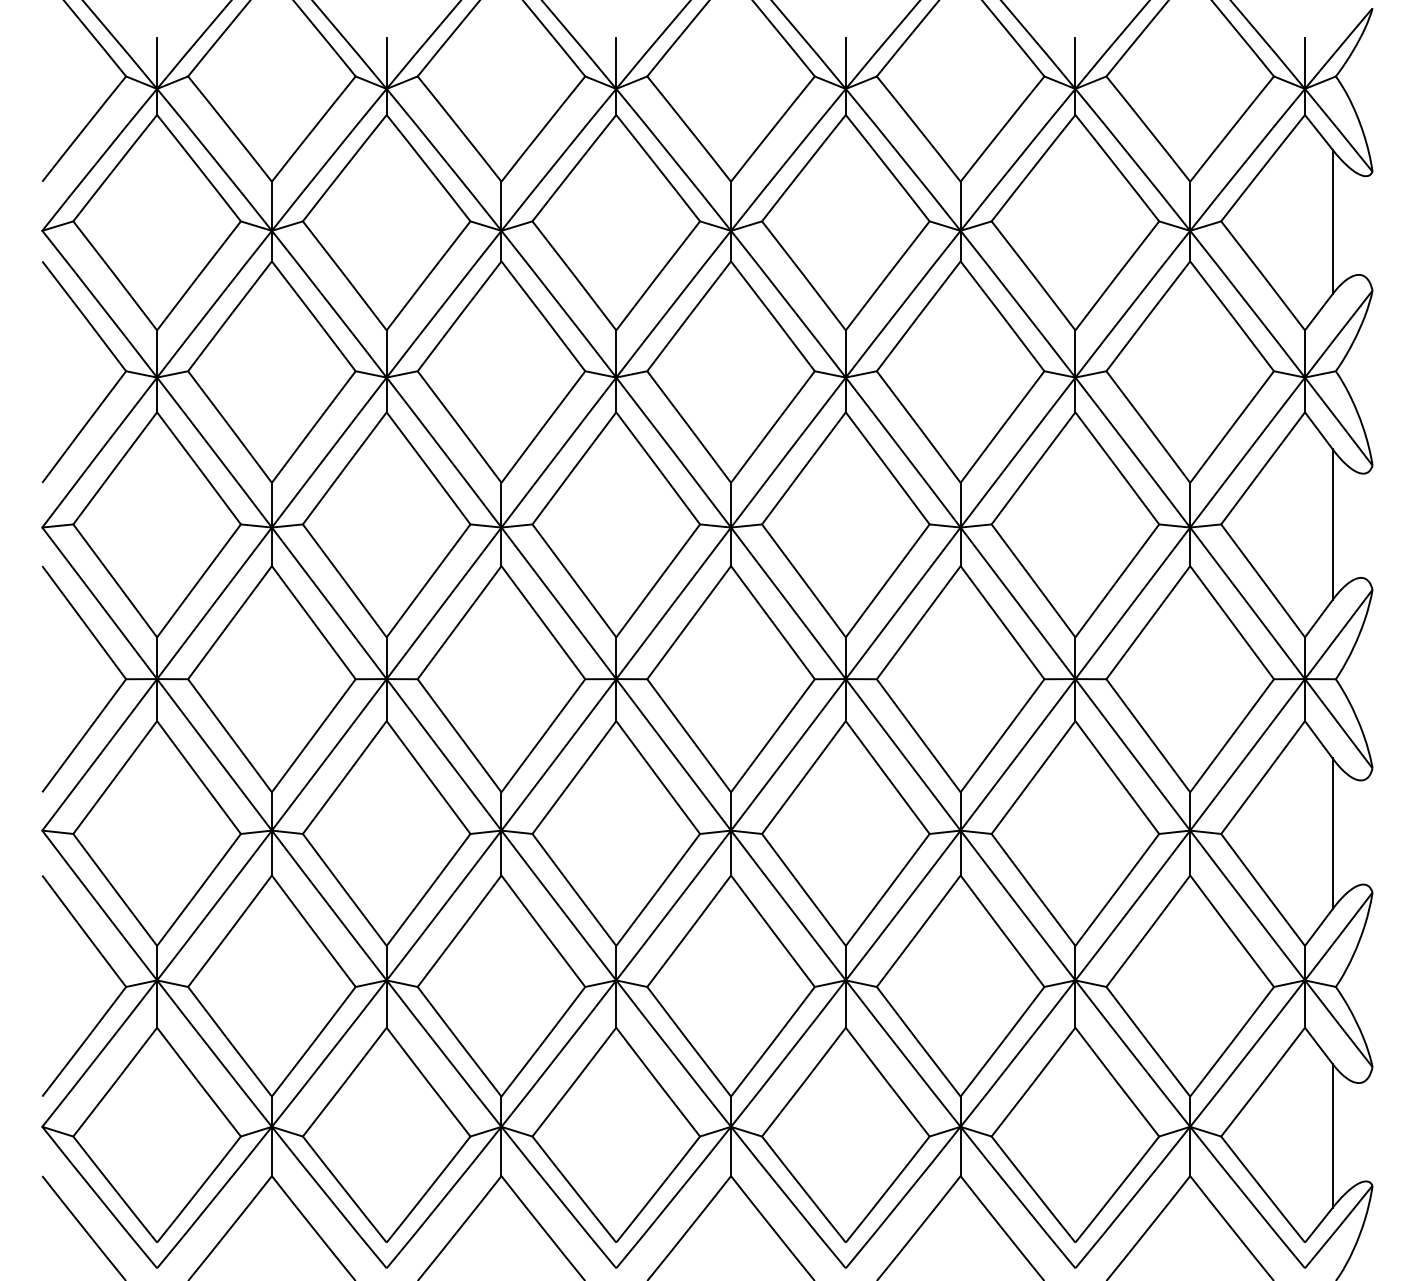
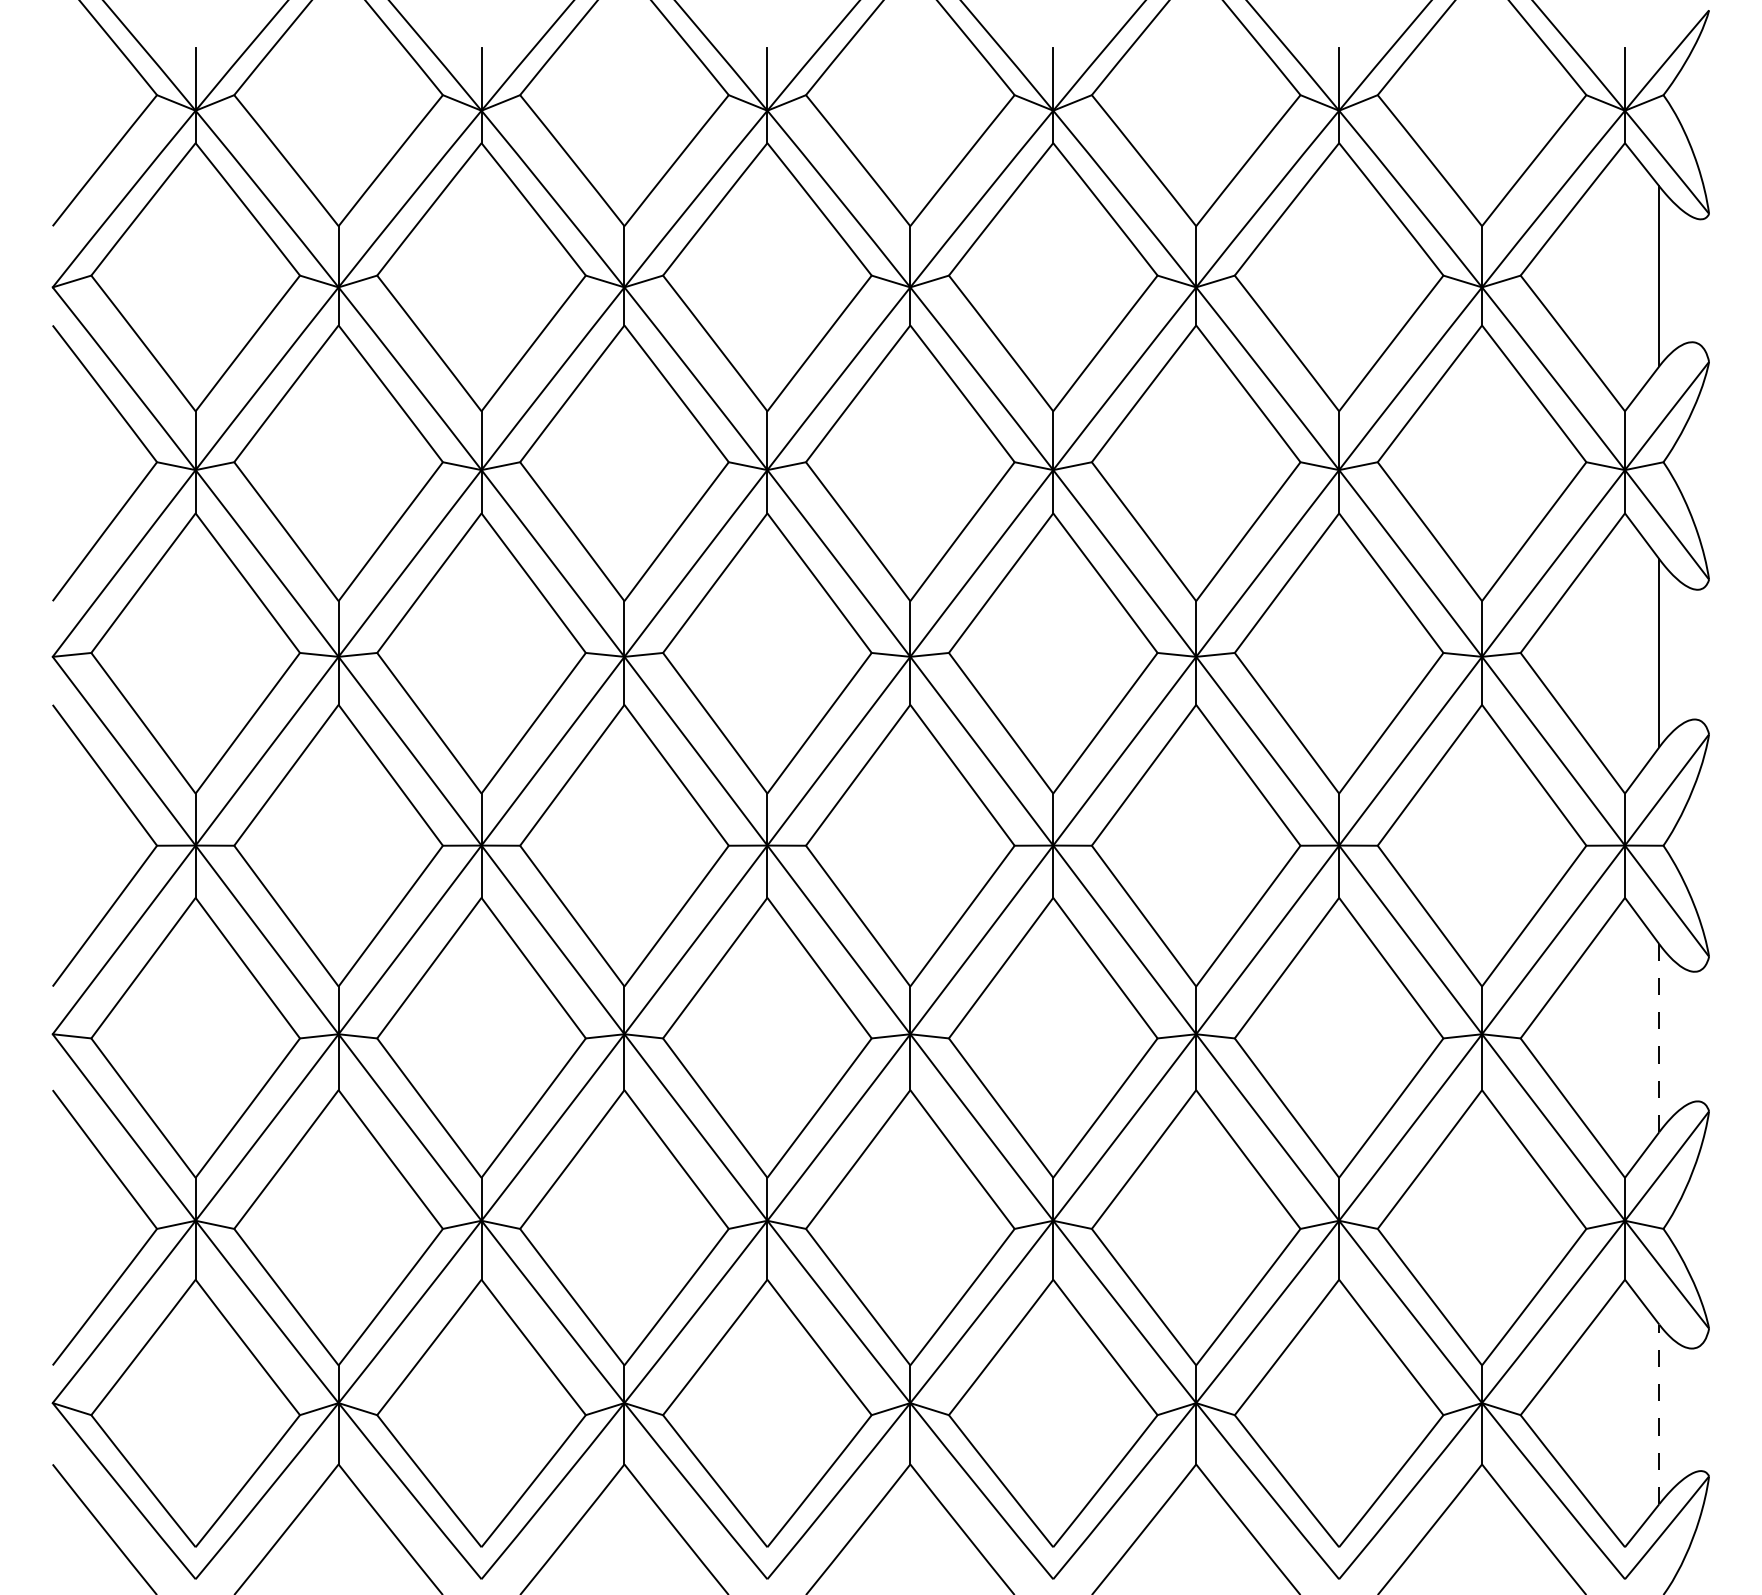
line: (1332, 833) -> (1659, 1037), solid -> dashed
line: (1332, 1135) -> (1659, 1413), solid -> dashed

